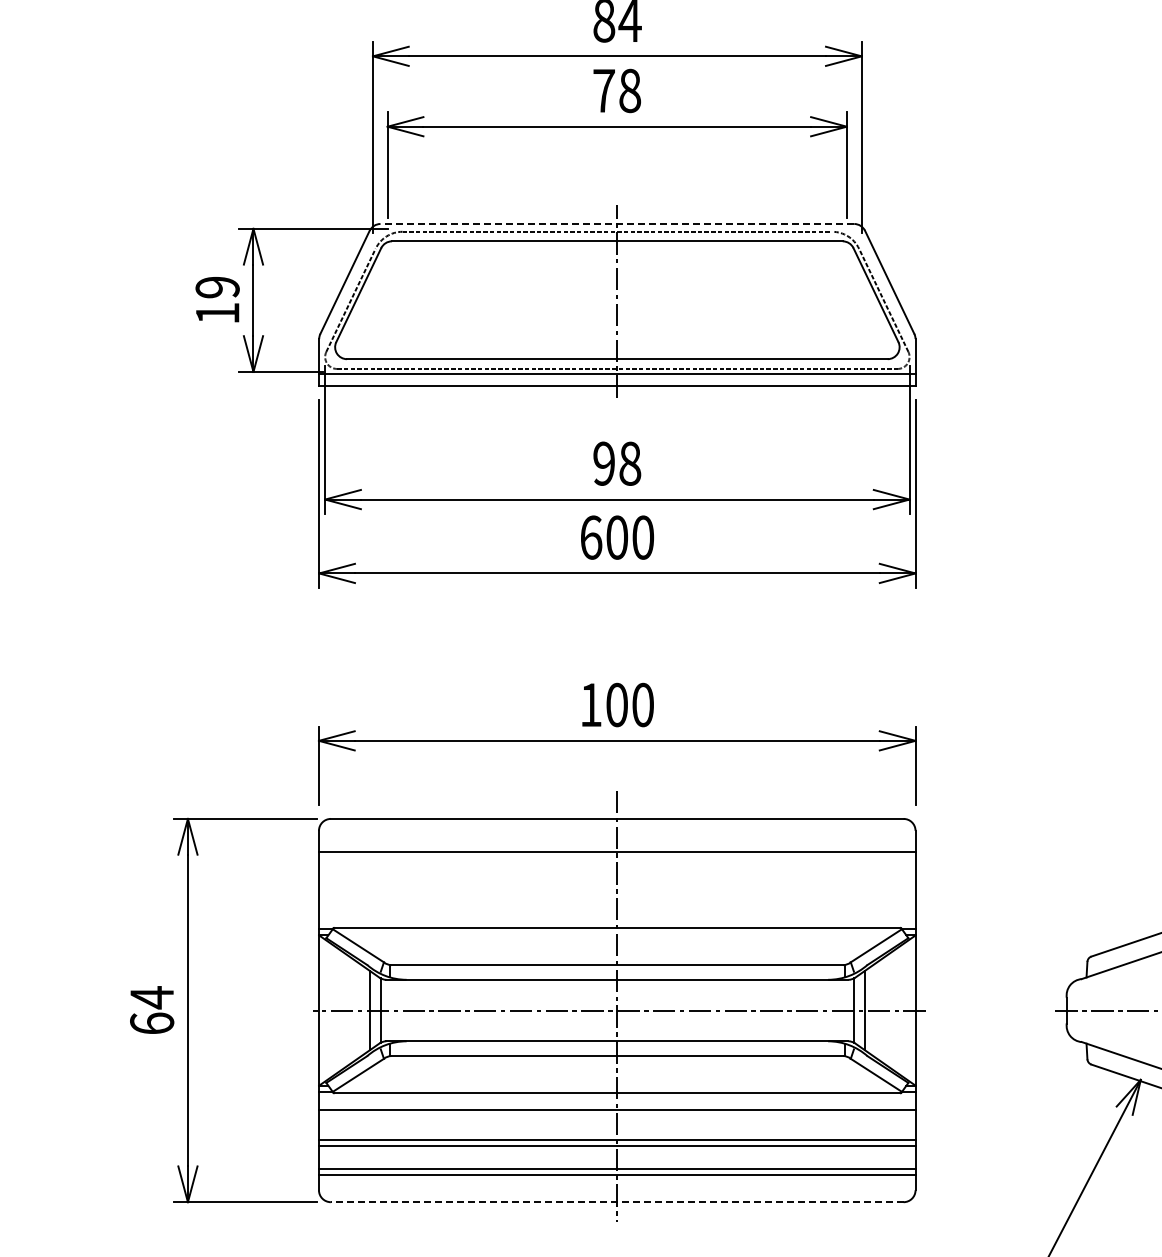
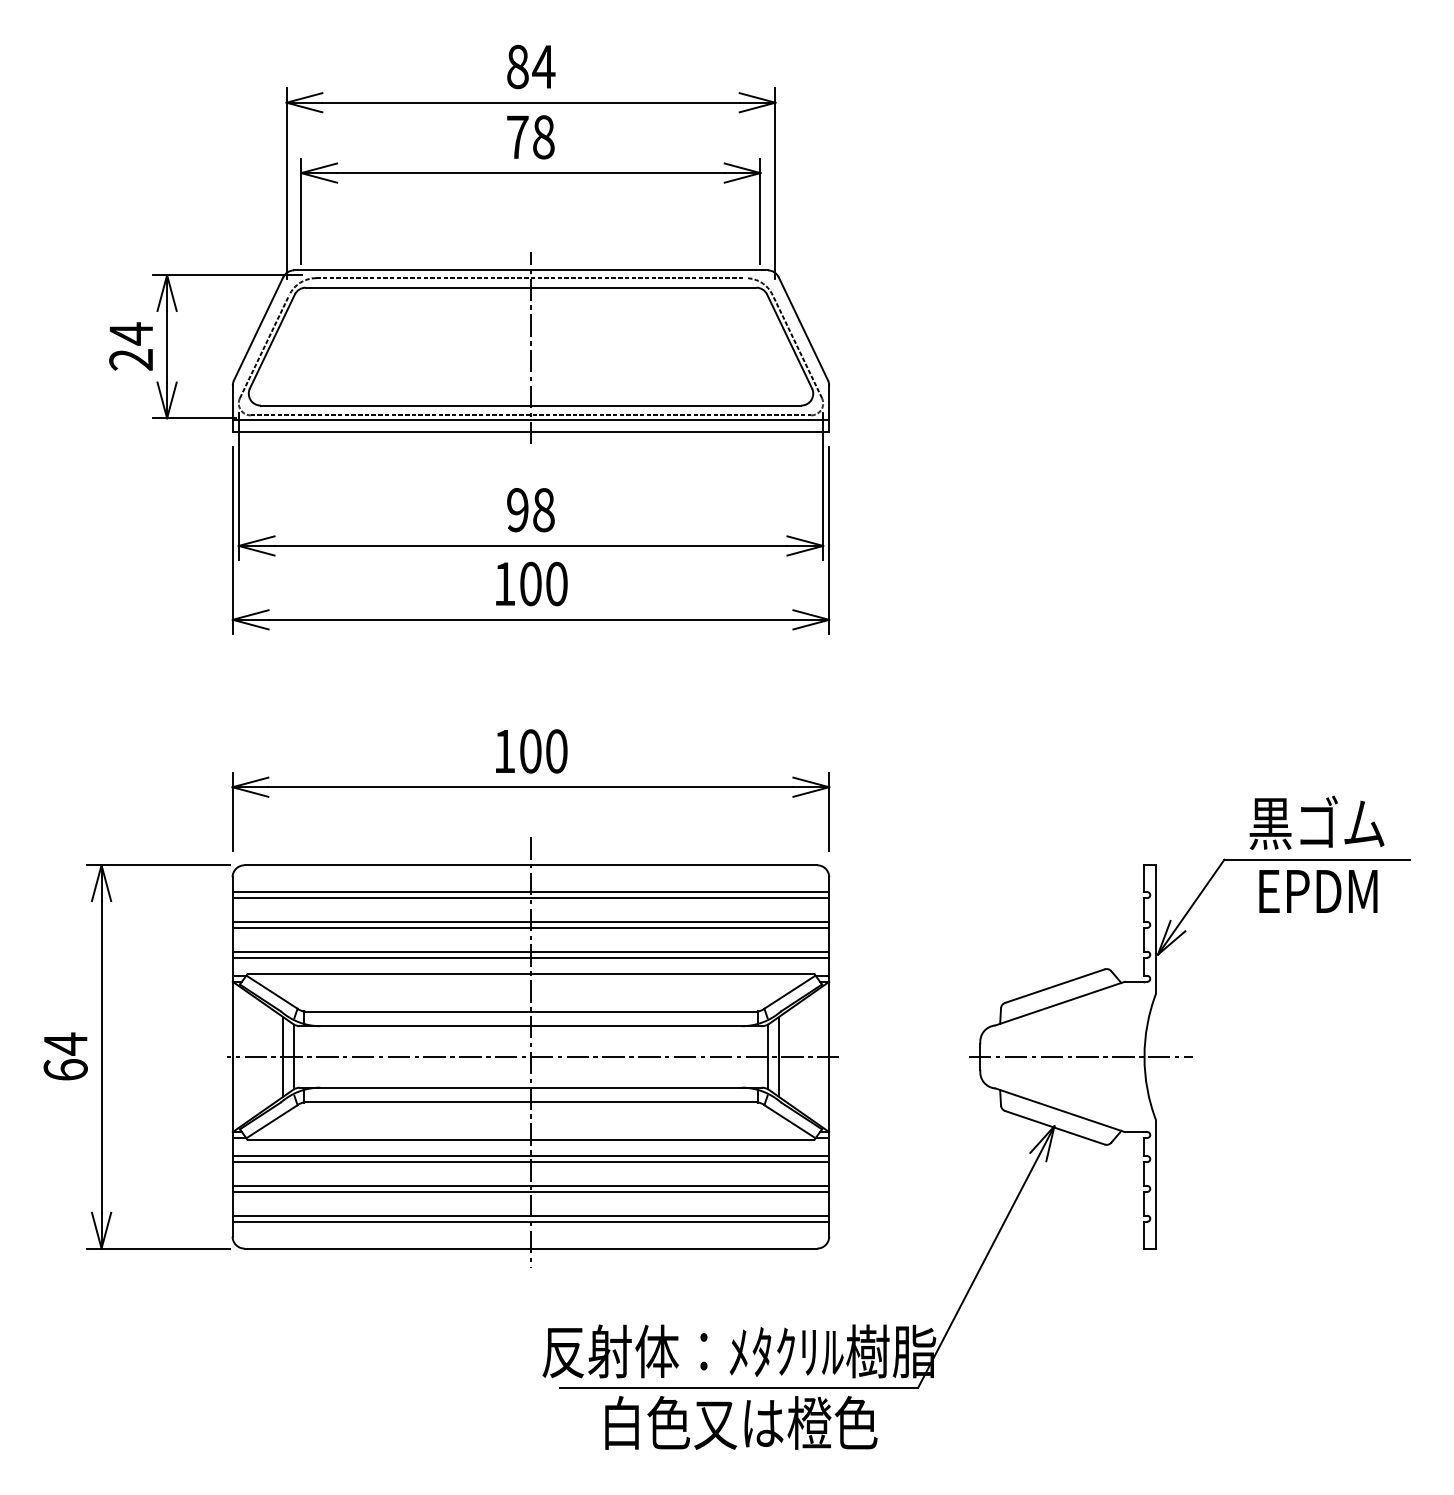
line: (617, 224) -> (531, 270), dashed -> solid
text: (217, 300) -> (131, 346), 19 -> 24
text: (590, 537) -> (504, 583), 600 -> 100
line: (616, 846) -> (530, 892), added
line: (616, 875) -> (530, 921), added
line: (616, 881) -> (530, 927), added
line: (616, 905) -> (530, 951), added
line: (616, 911) -> (530, 957), added
line: (616, 1116) -> (530, 1162), added
line: (616, 1202) -> (530, 1248), dashed -> solid

